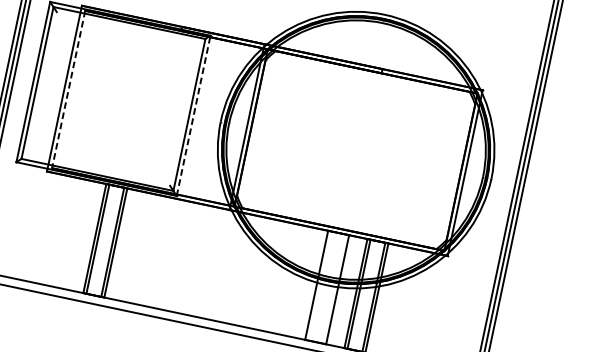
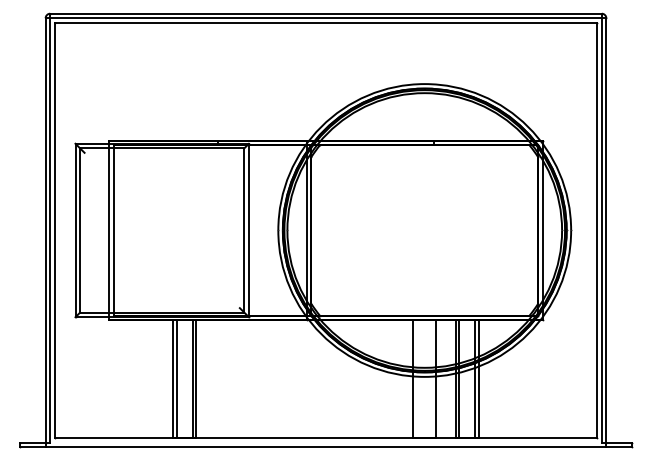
line: (68, 89) -> (113, 230), dashed -> solid
line: (193, 115) -> (248, 230), dashed -> solid

